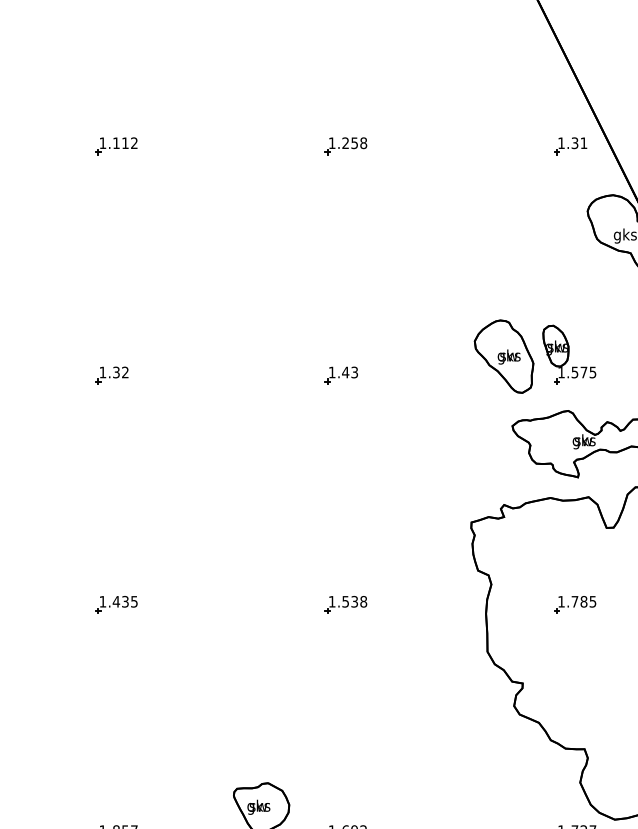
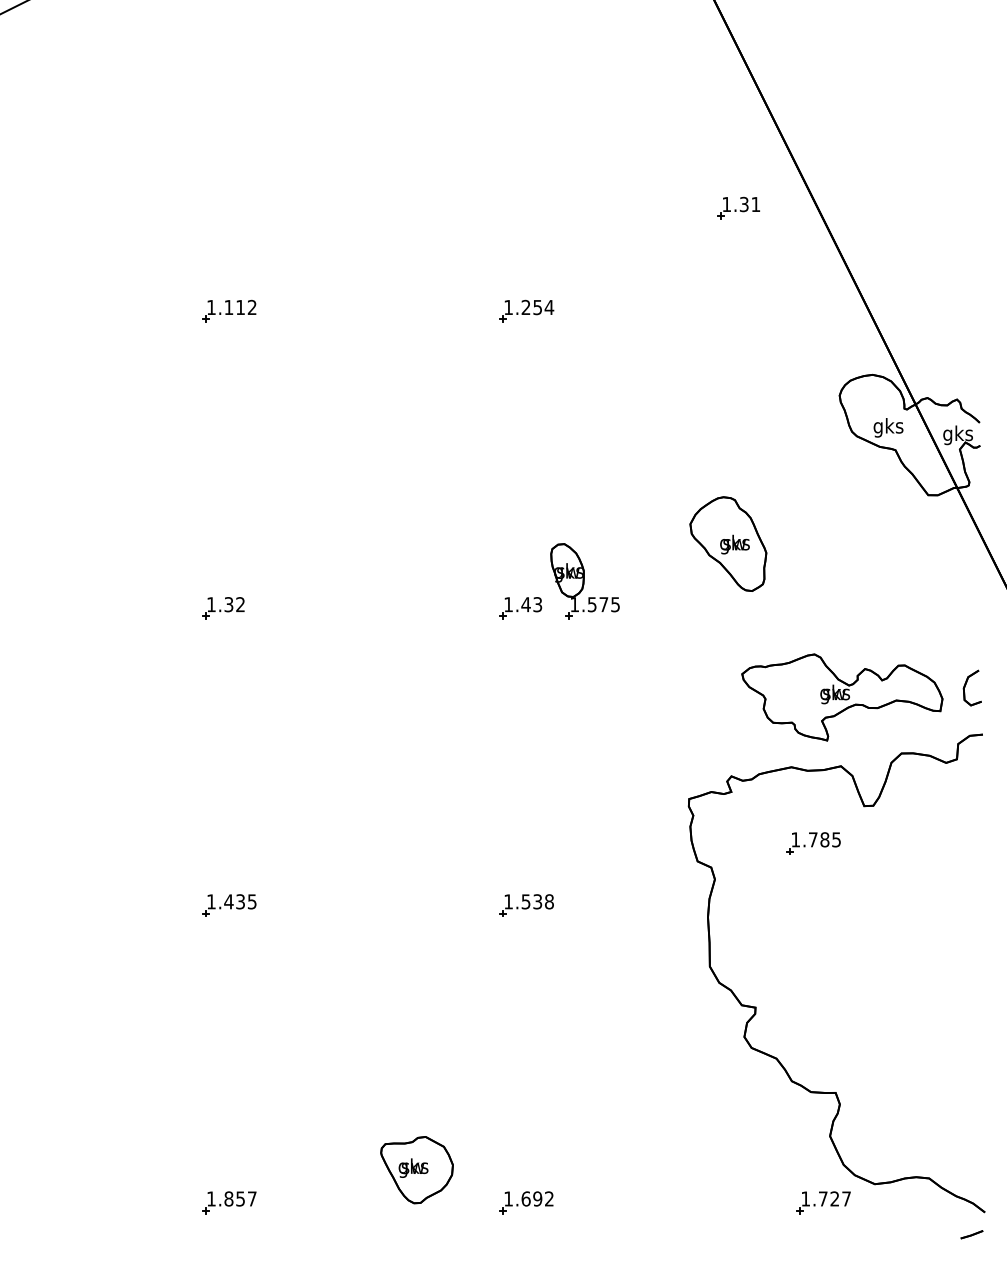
text: (363, 143) -> (549, 307), 1.258 -> 1.254
part: (570, 145) -> (738, 207), moved
part: (569, 354) -> (584, 581), moved
part: (504, 356) -> (728, 543), moved
part: (575, 604) -> (813, 843), moved

